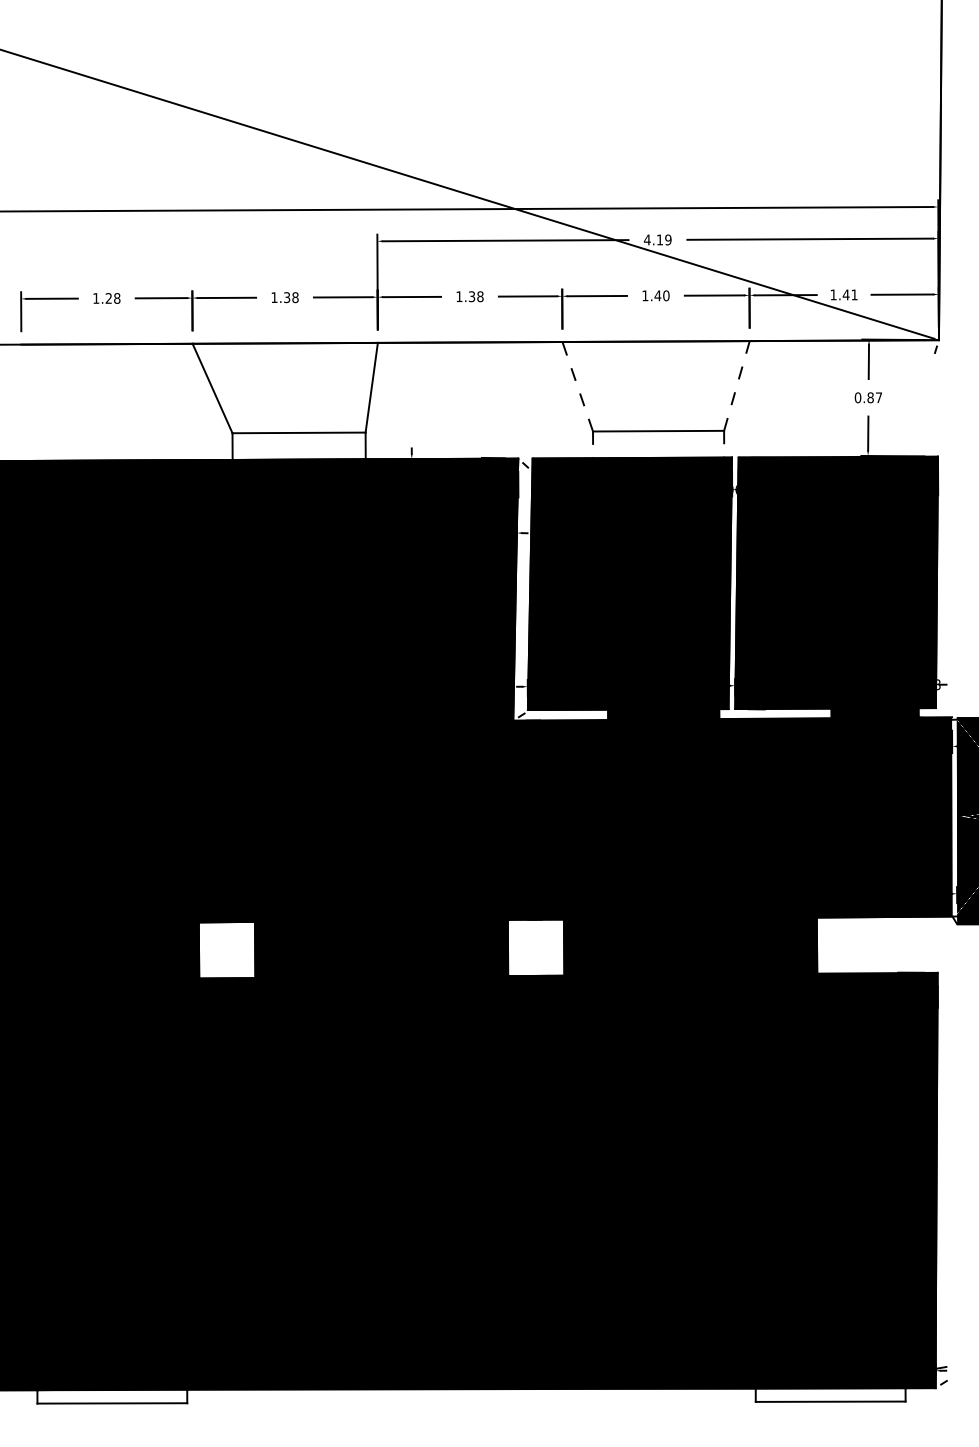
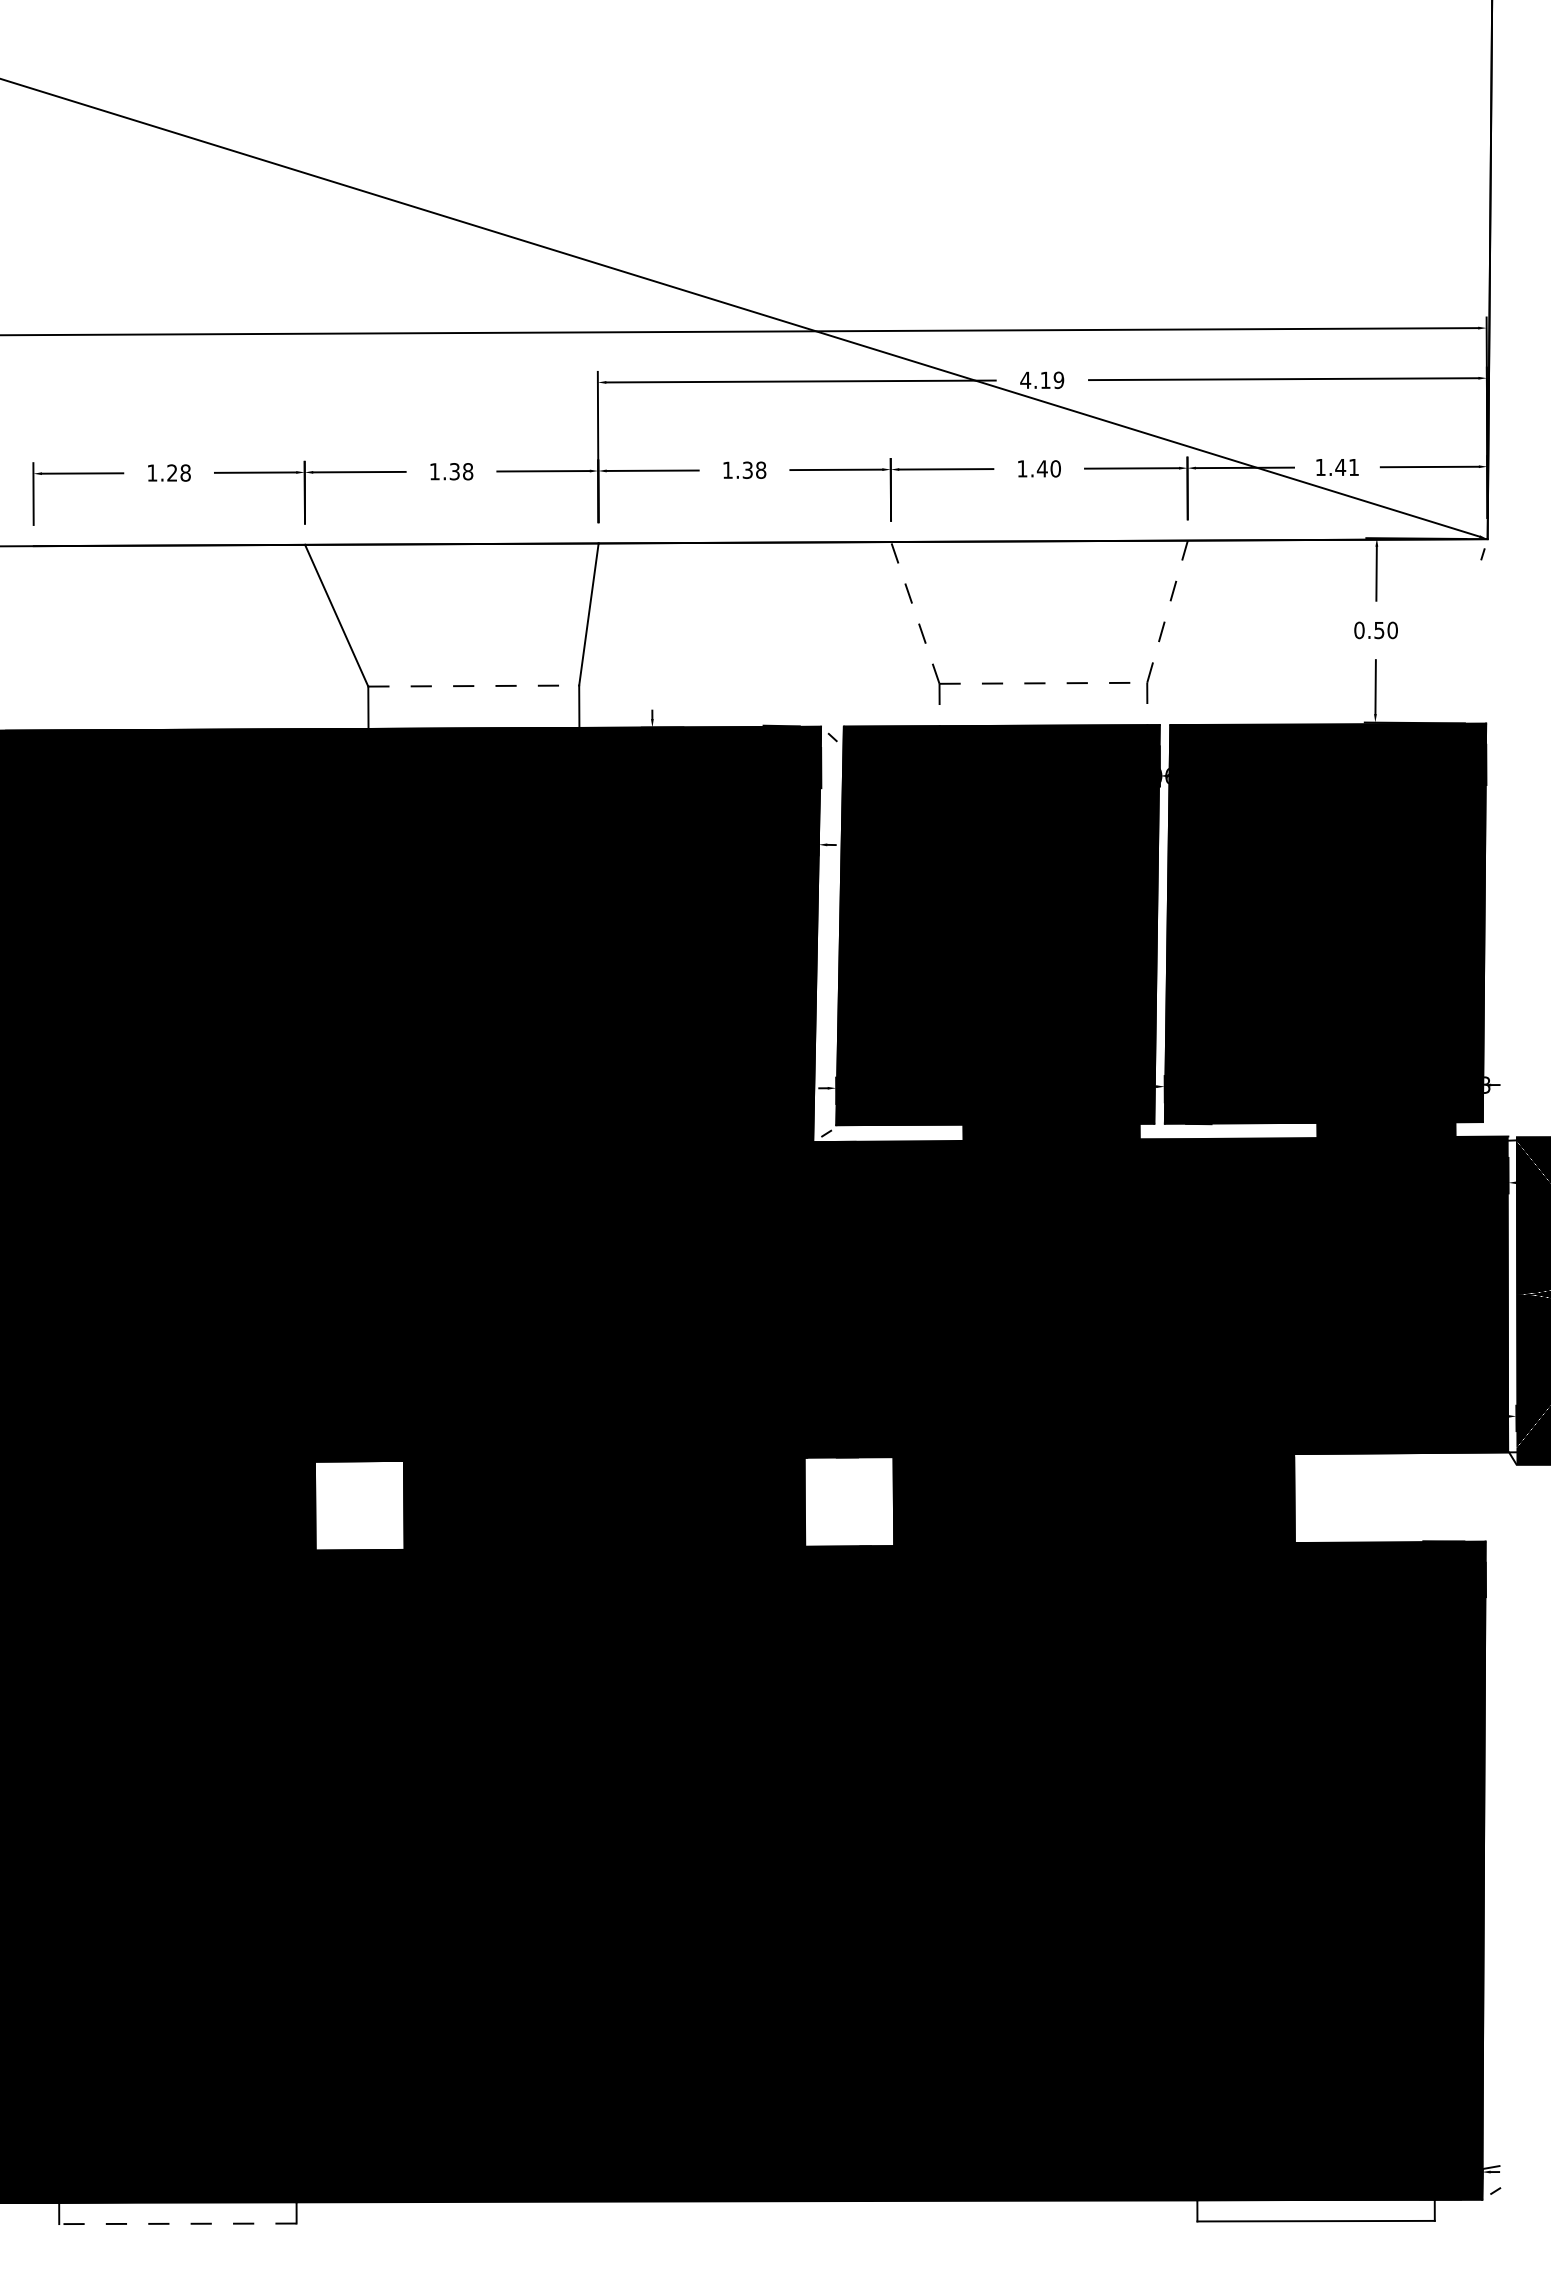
text: (874, 397) -> (1385, 629), 0.87 -> 0.50
line: (658, 431) -> (1043, 683), solid -> dashed
line: (299, 432) -> (474, 685), solid -> dashed
line: (112, 1403) -> (178, 2223), solid -> dashed

